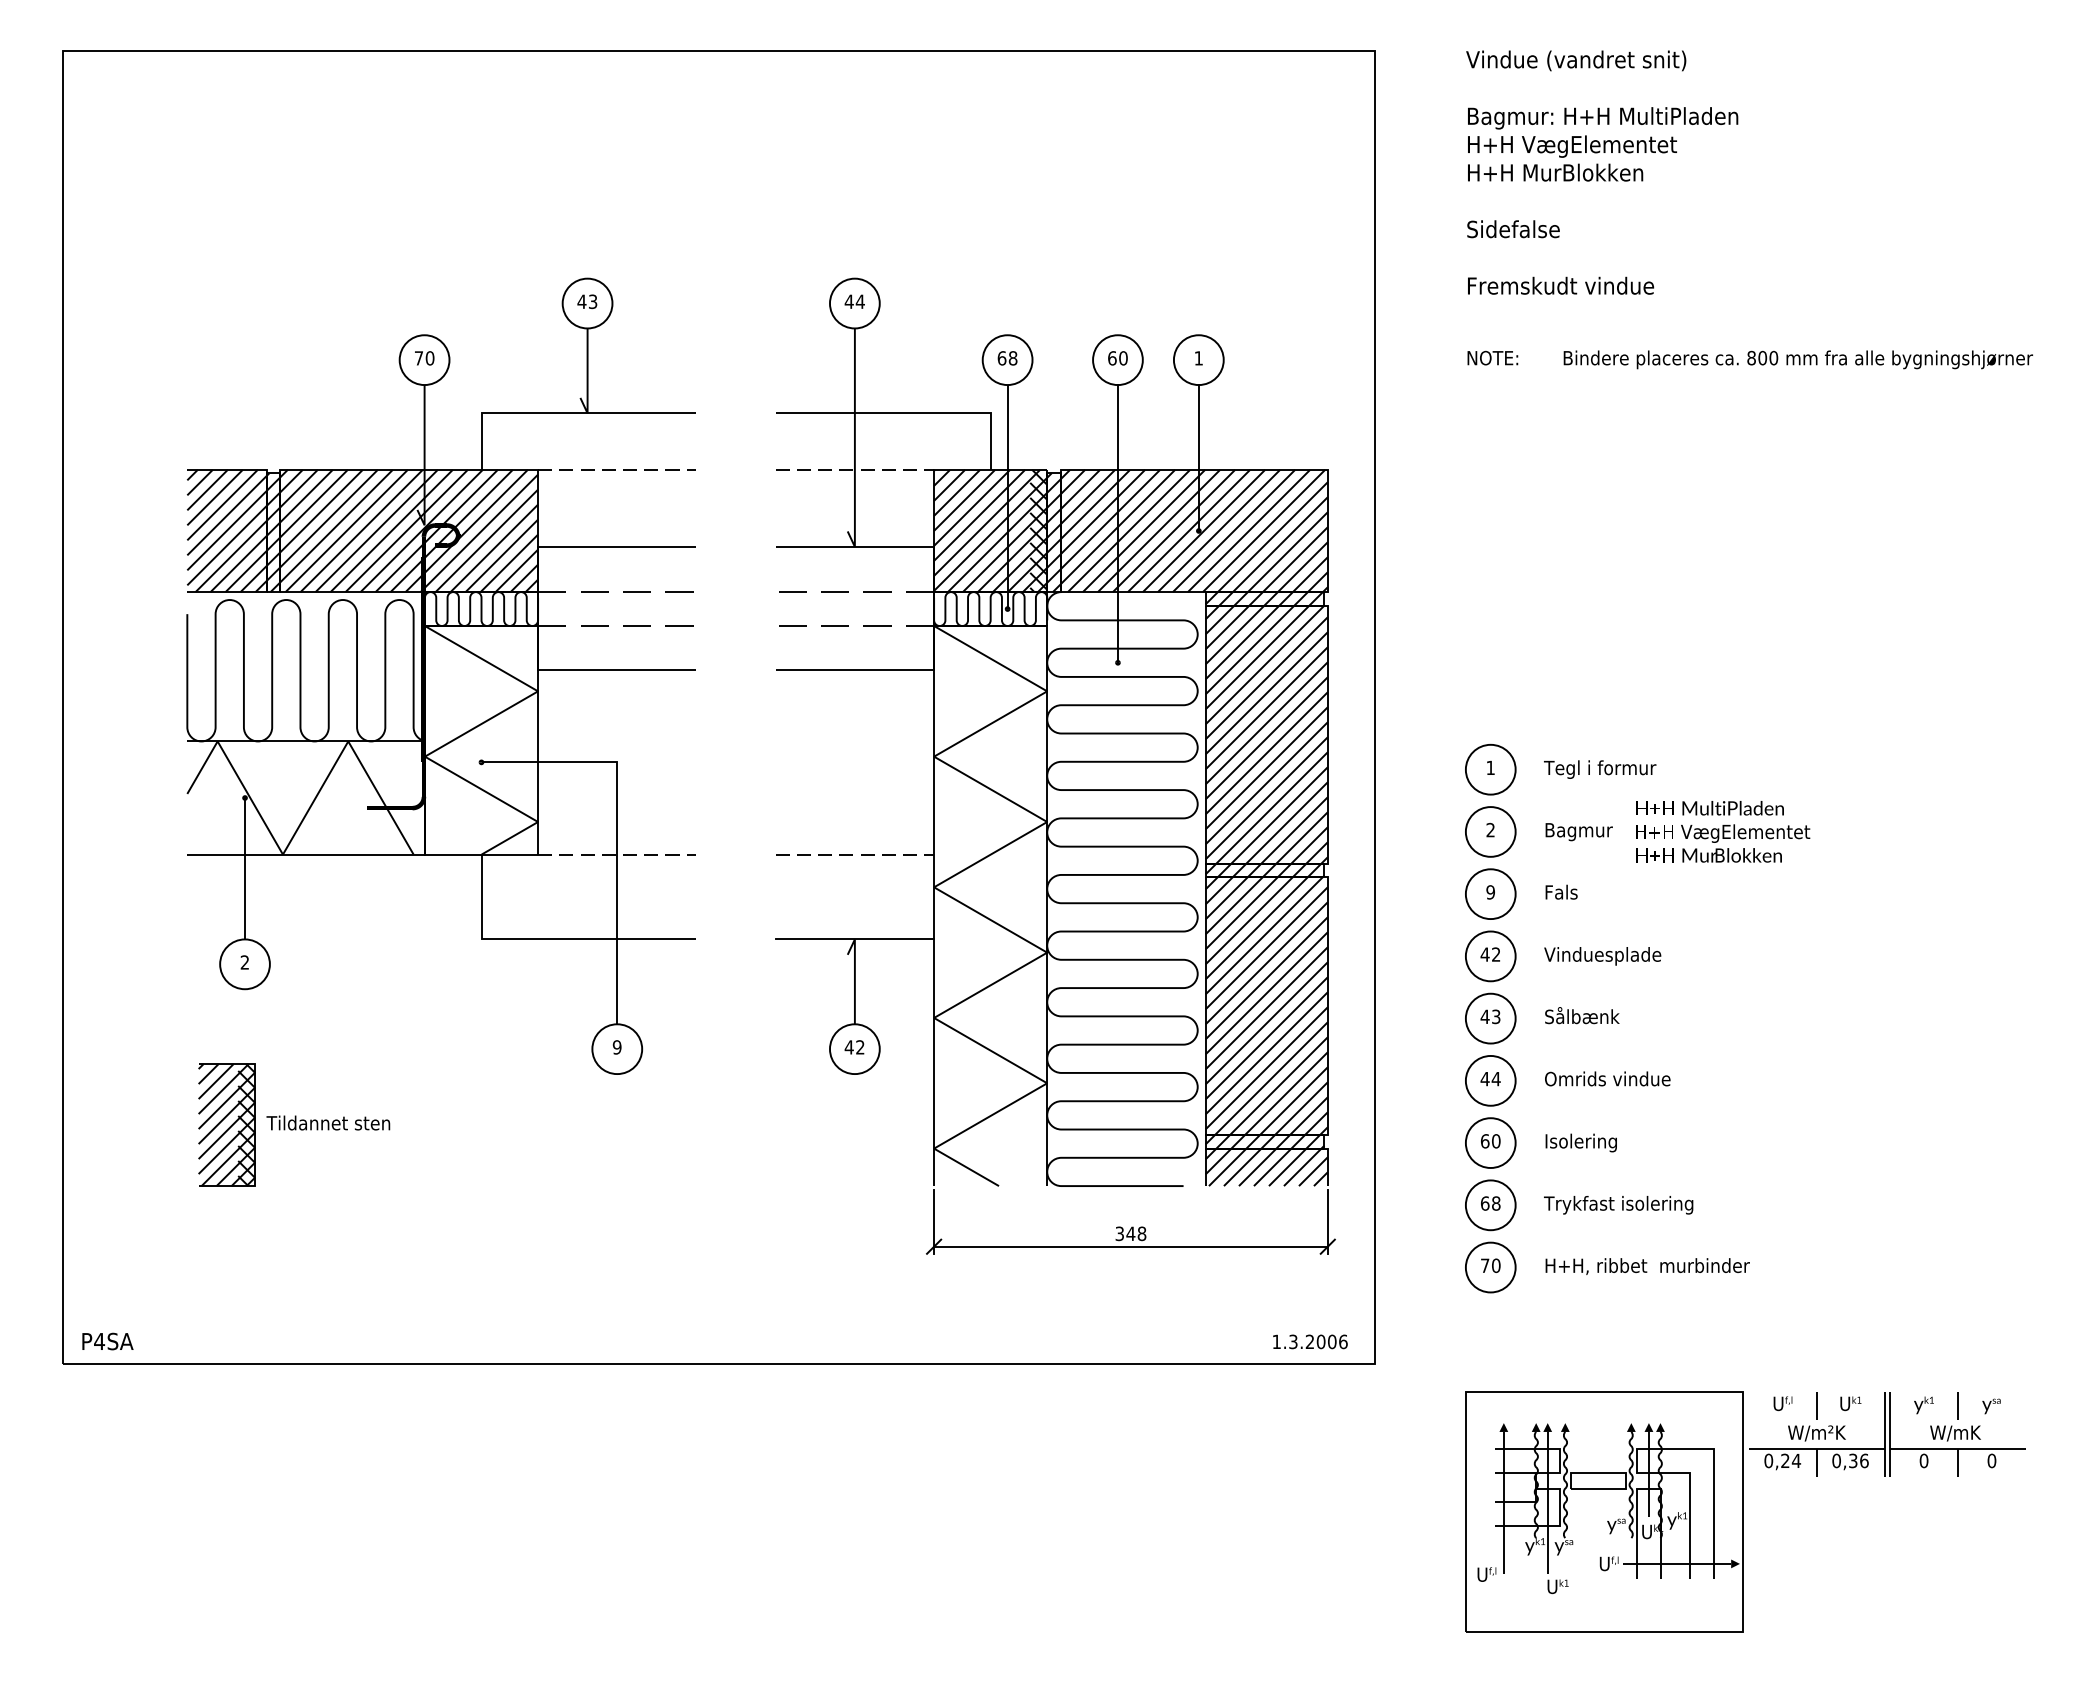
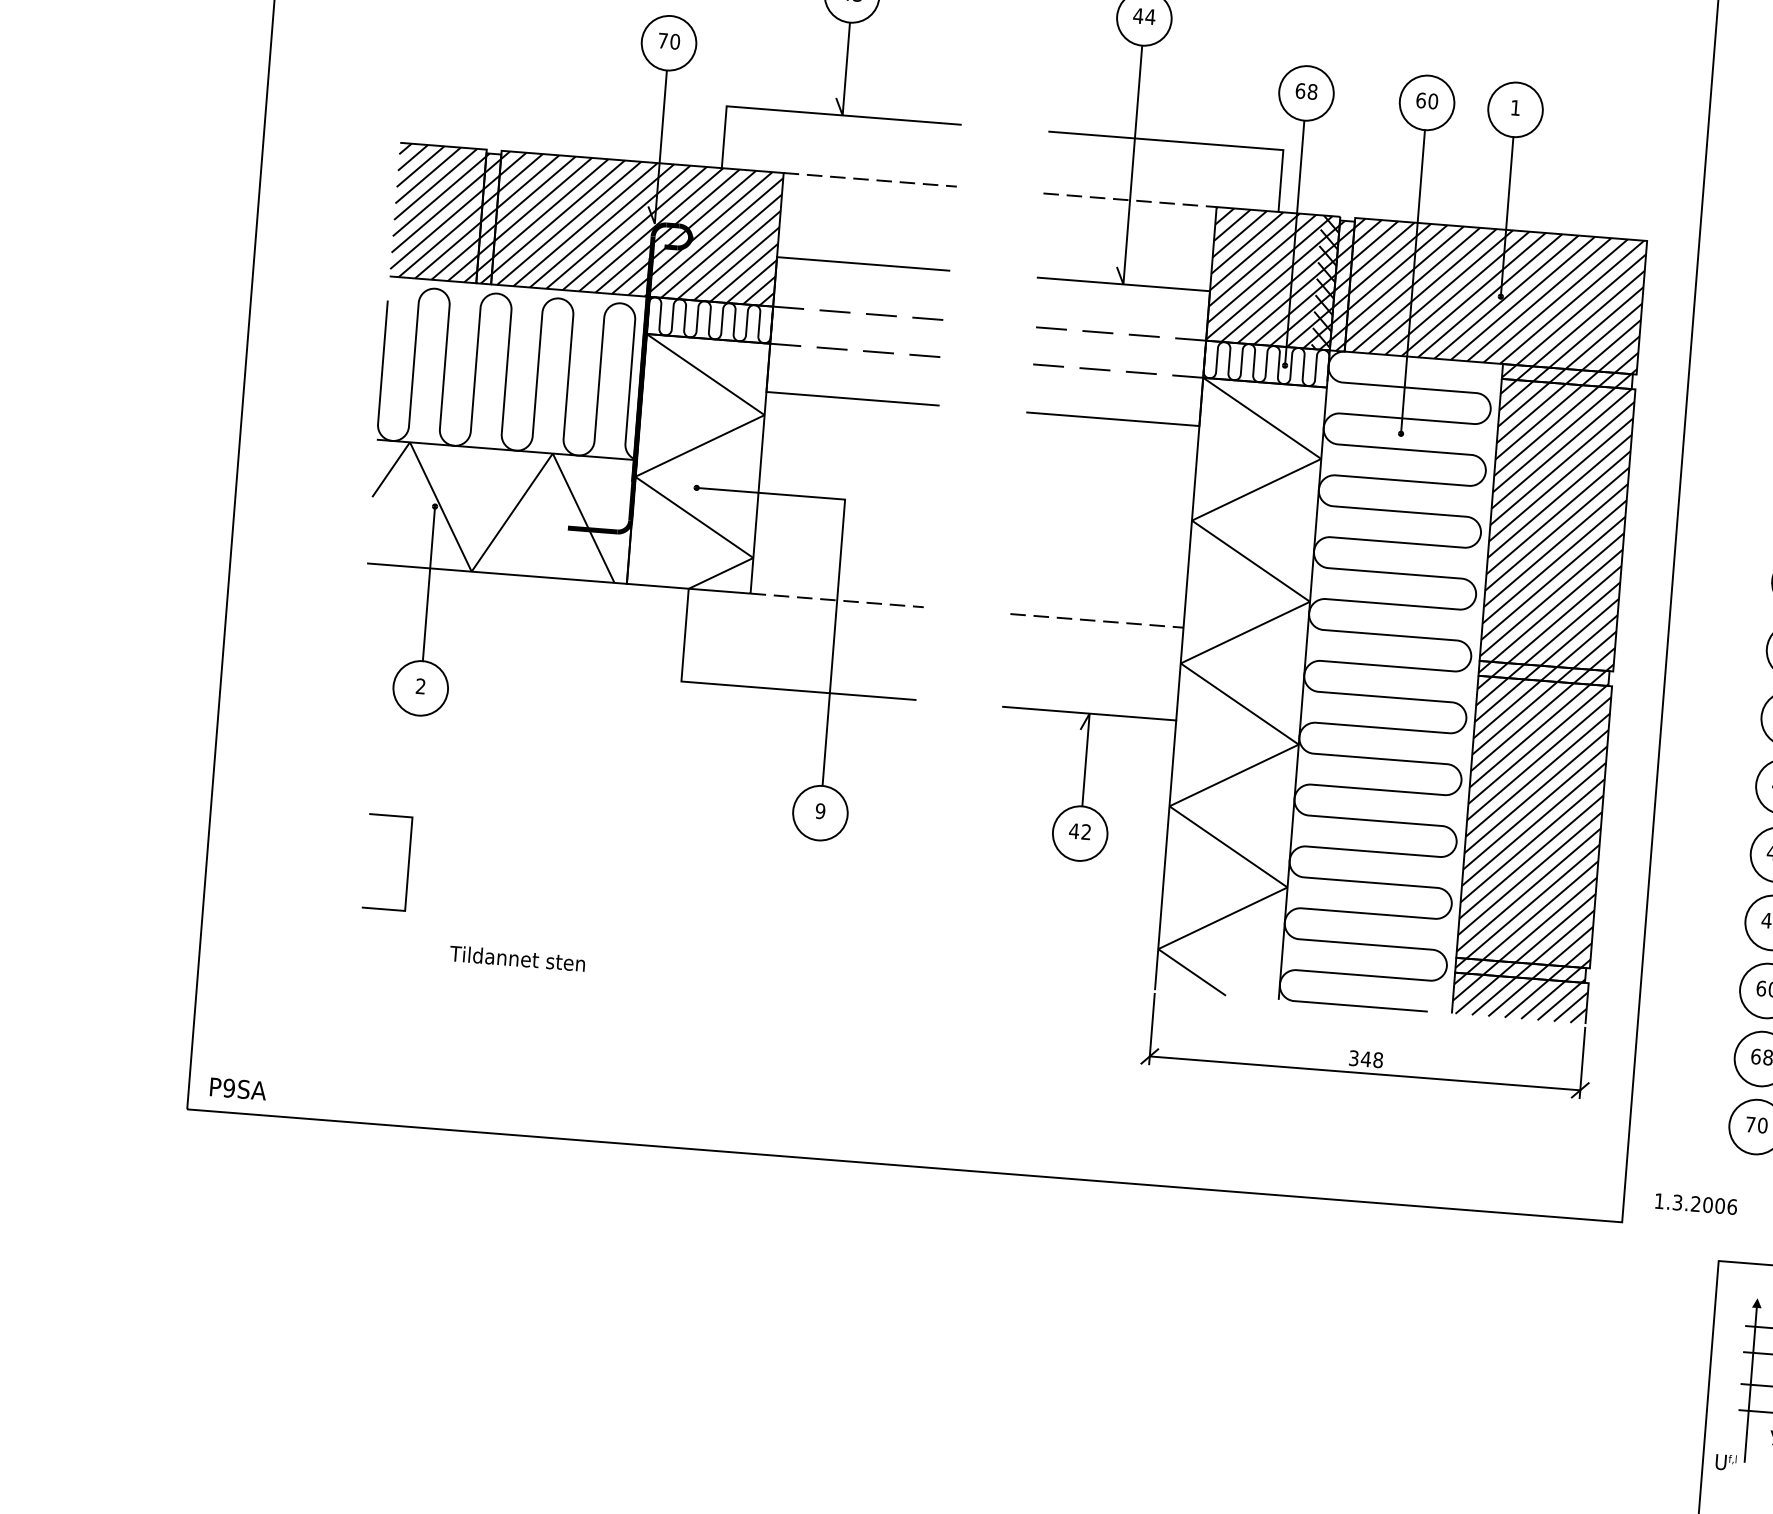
text: (328, 1122) -> (517, 958), moved
part: (226, 1124) -> (386, 861), size x0.7
text: (99, 1341) -> (229, 1088), P4SA -> P9SA
text: (1310, 1341) -> (1696, 1203), moved

